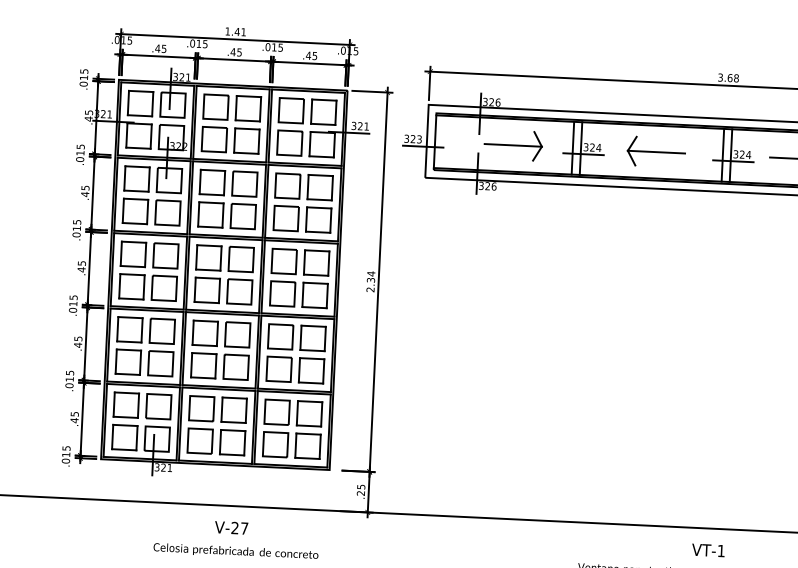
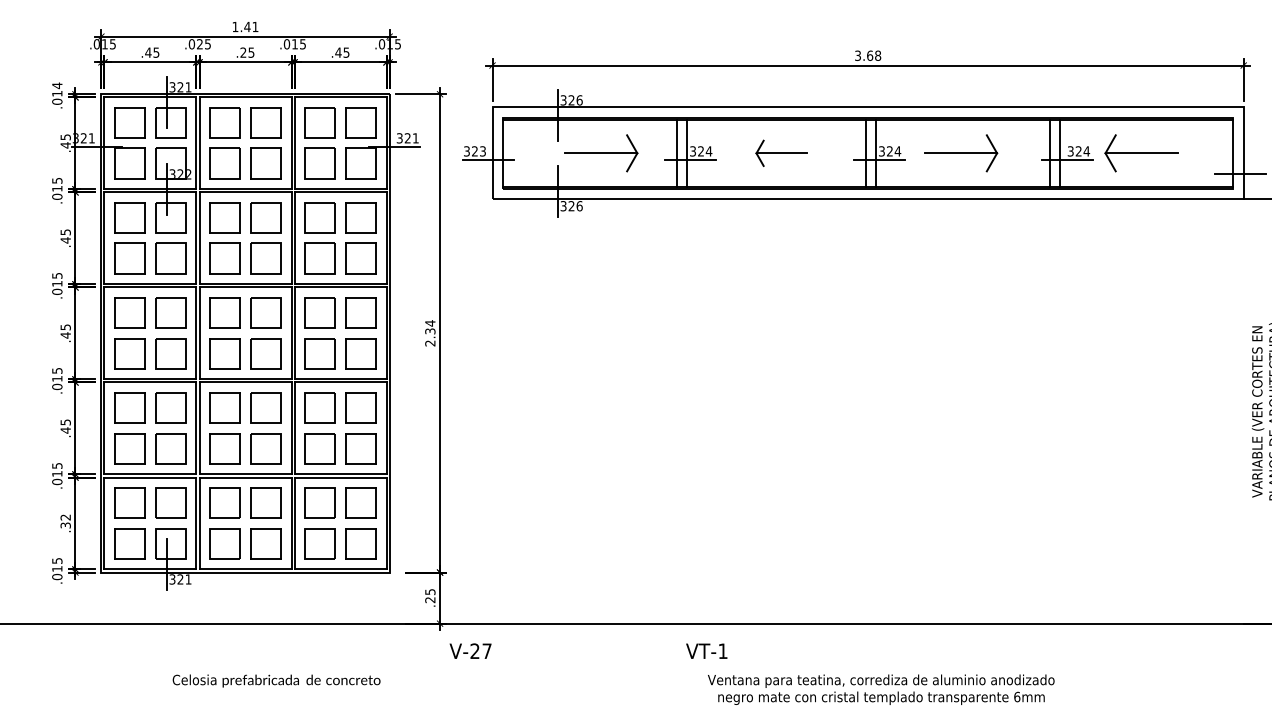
text: (198, 44) -> (199, 44), .015 -> .025
text: (233, 52) -> (243, 52), .45 -> .25
text: (84, 71) -> (57, 85), .015 -> .014
part: (656, 152) -> (781, 153), size x0.7
text: (74, 417) -> (65, 521), .45 -> .32
text: (231, 527) -> (470, 650), moved
text: (708, 549) -> (706, 650), moved

